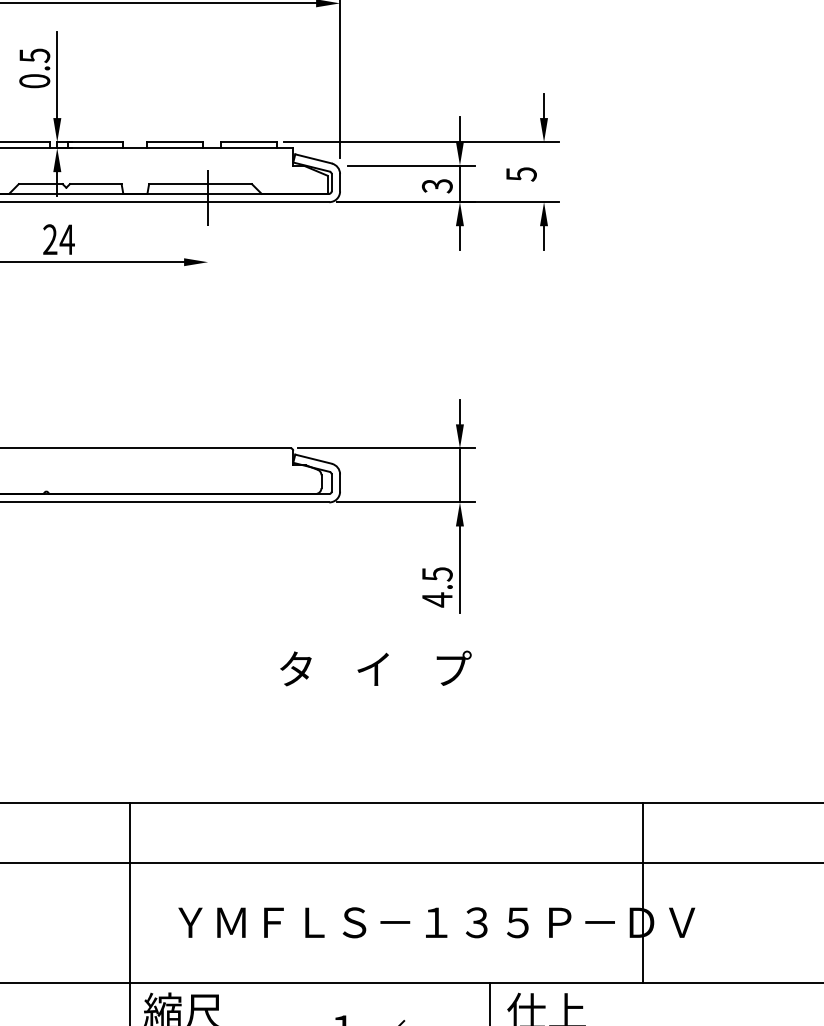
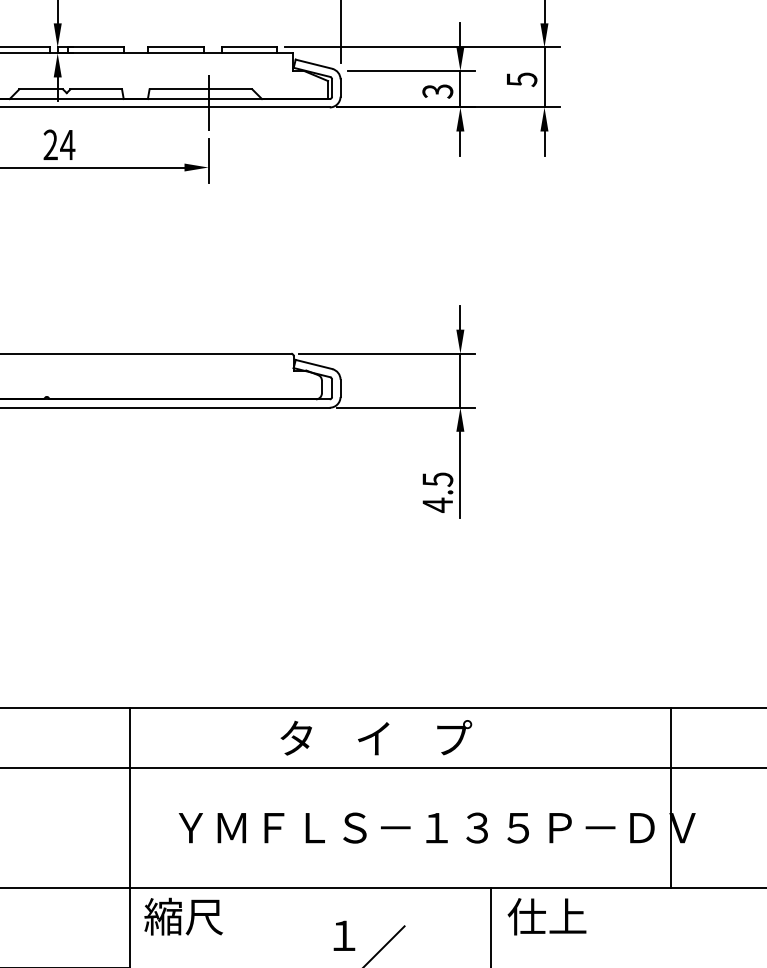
line: (544, 172) -> (544, 77), added
line: (208, 255) -> (208, 160), added
text: (375, 668) -> (375, 737), moved
line: (643, 892) -> (670, 797), moved

